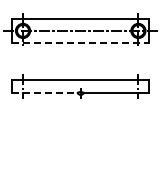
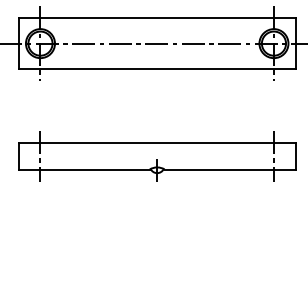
line: (81, 43) -> (158, 69), dashed -> solid
line: (45, 93) -> (85, 170), dashed -> solid

